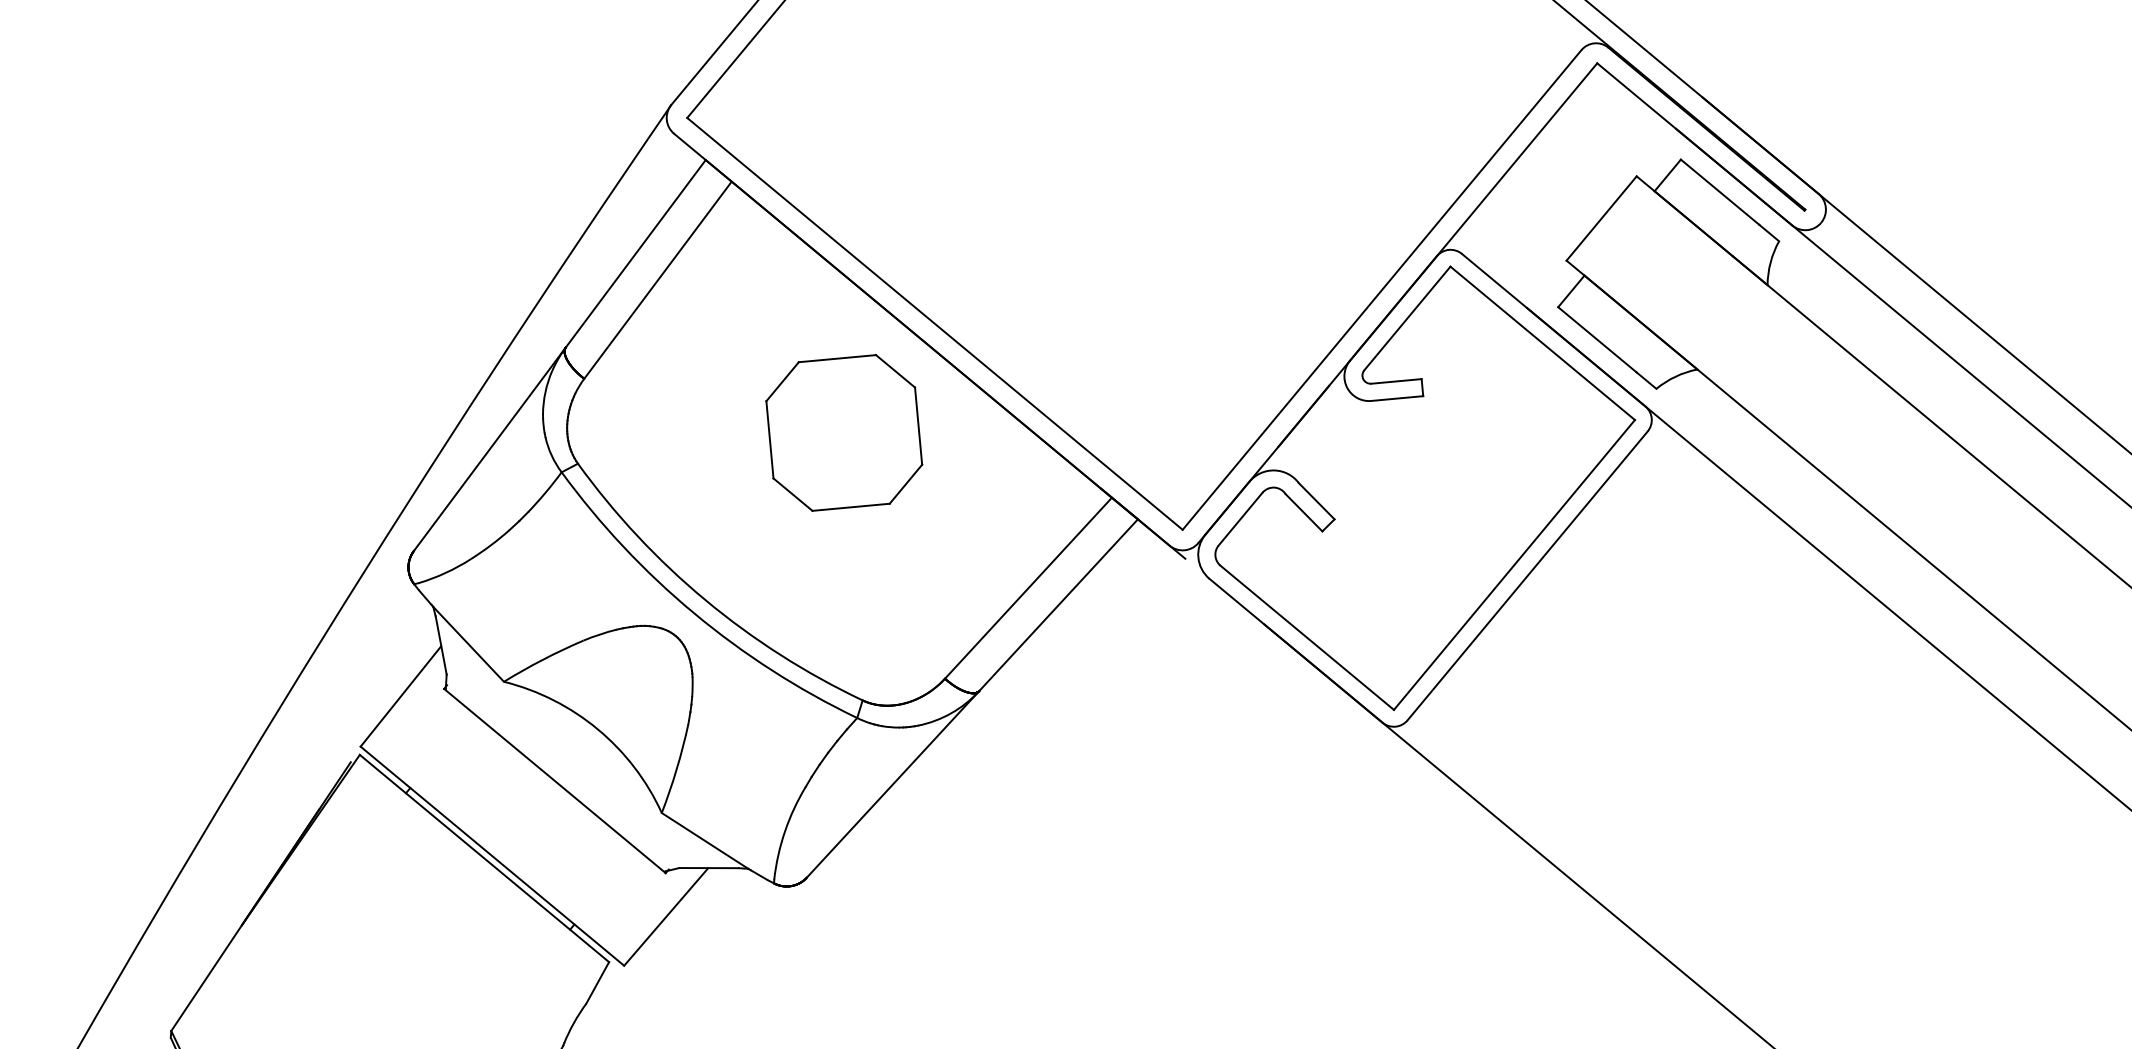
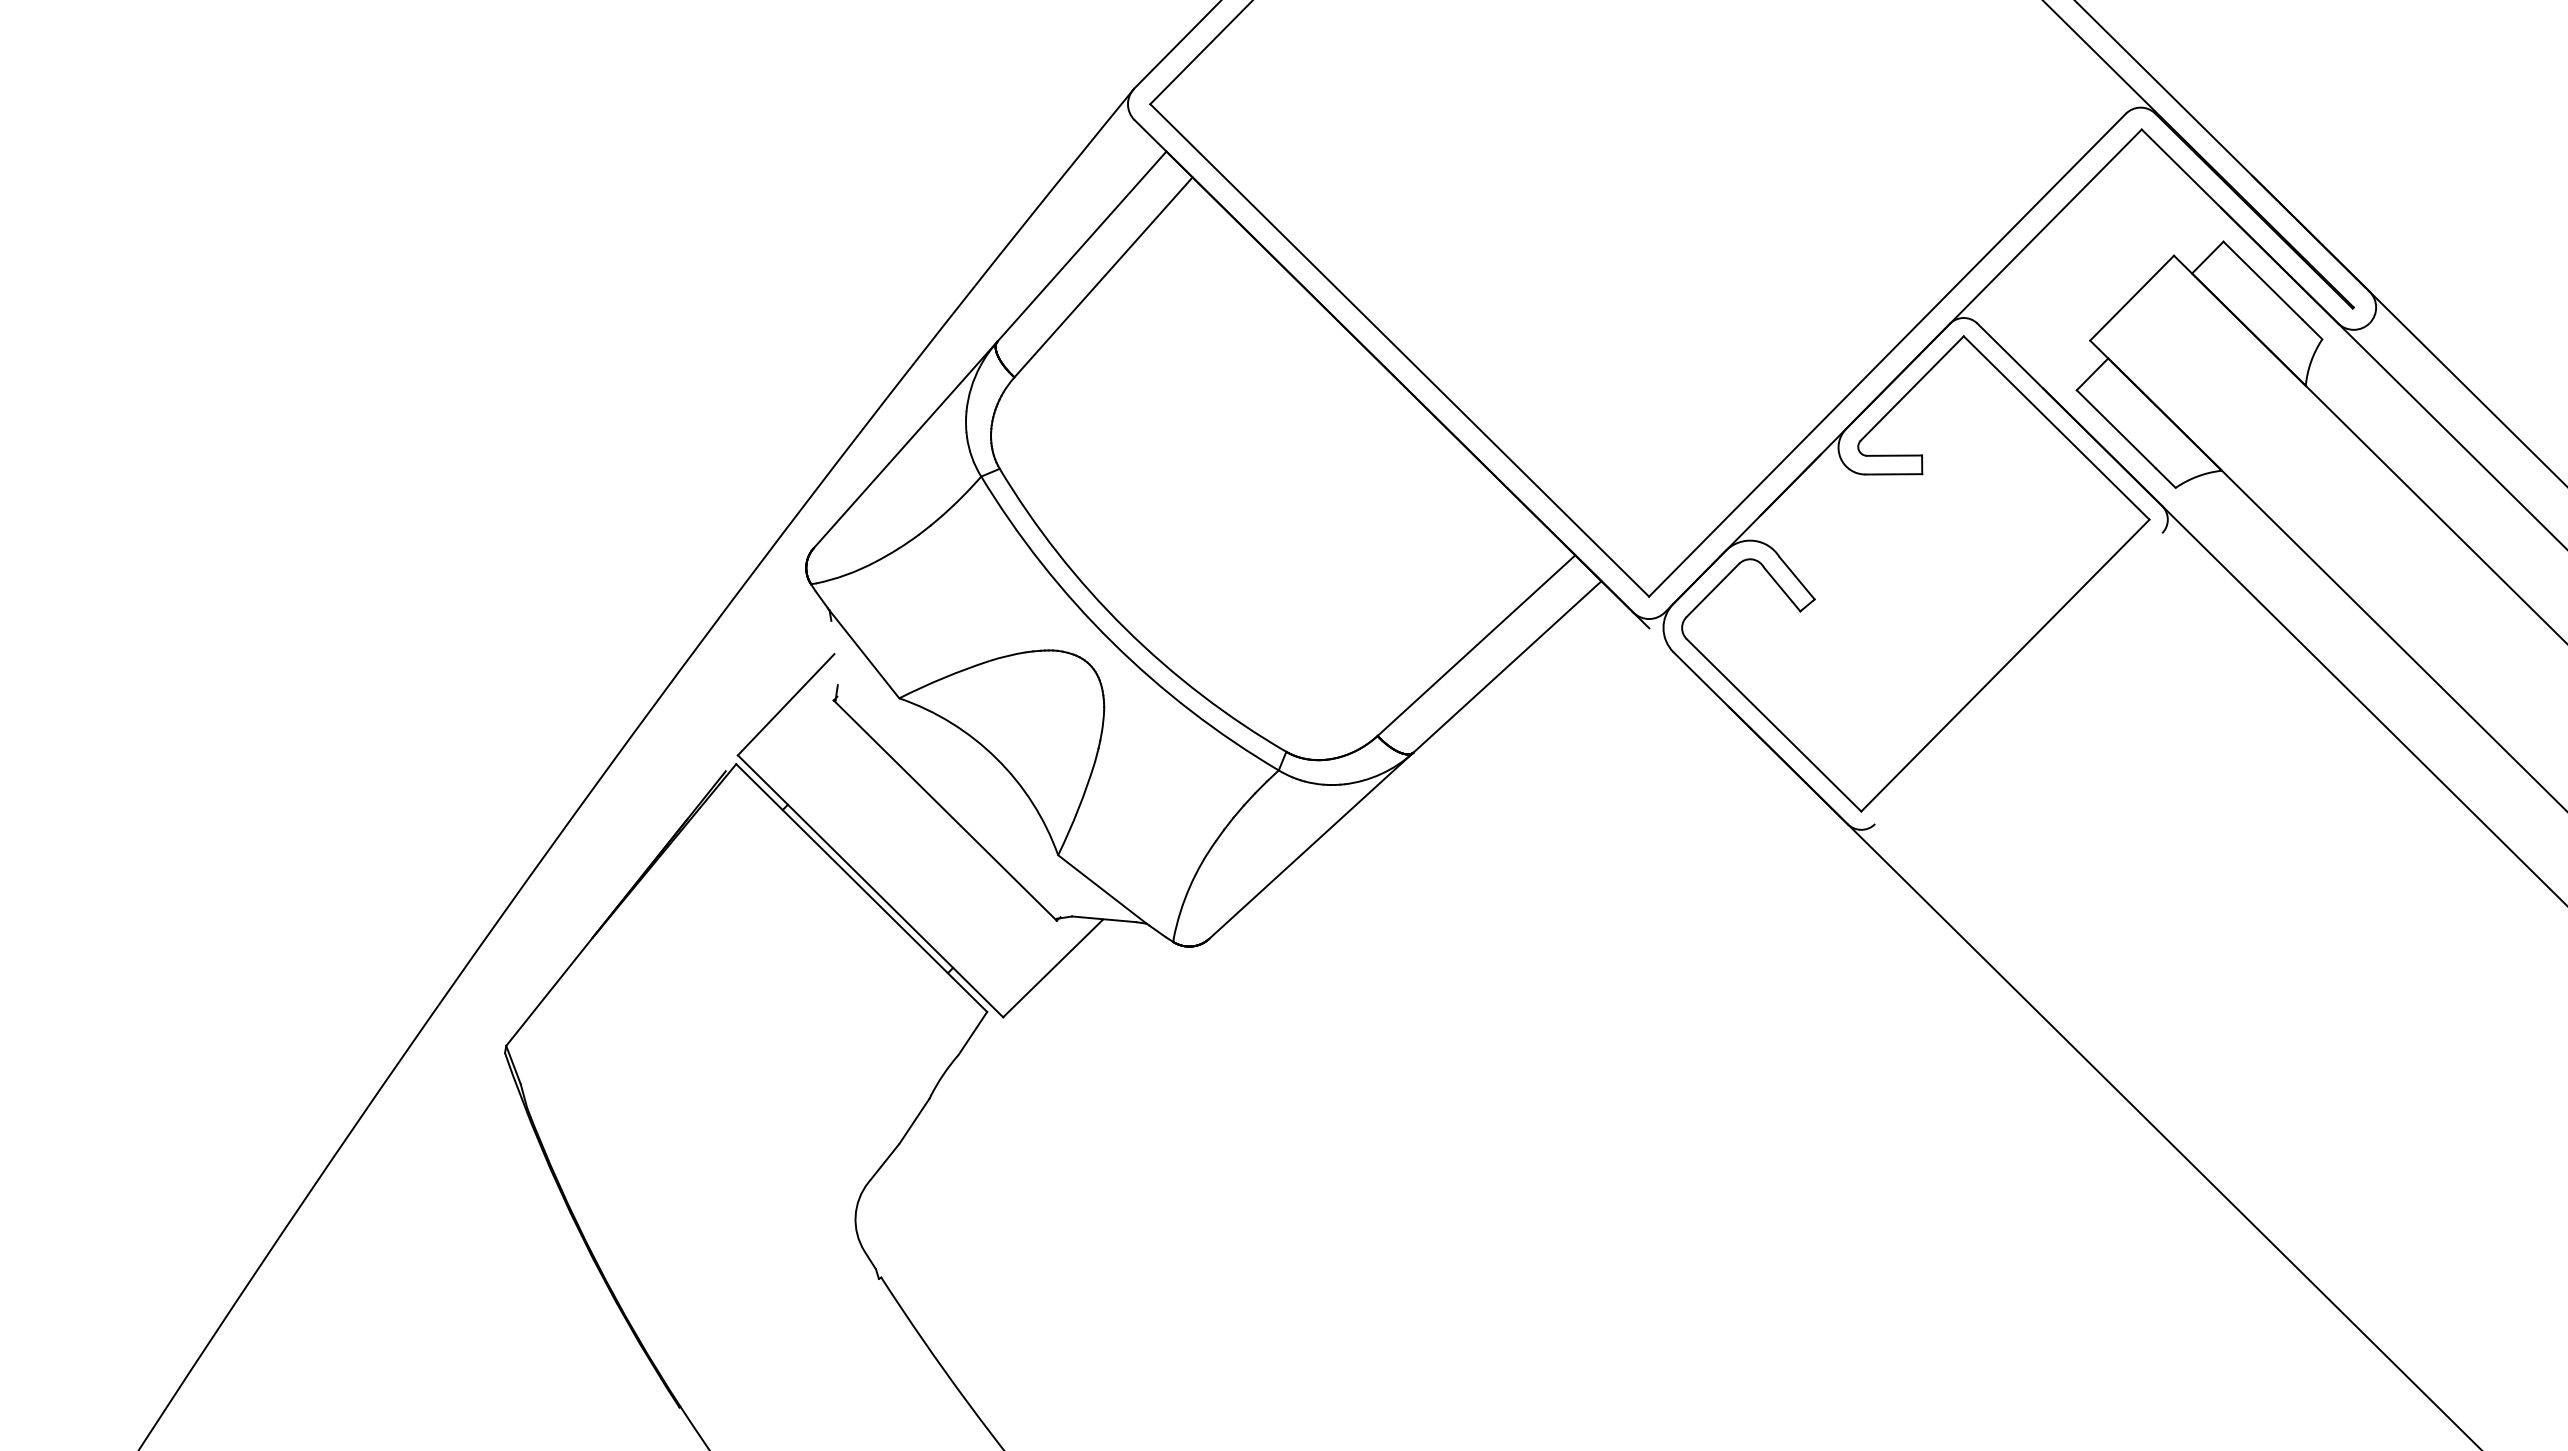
part: (843, 432) -> (1290, 459), removed
line: (1527, 575) -> (2018, 678), removed
line: (441, 644) -> (834, 652), removed

